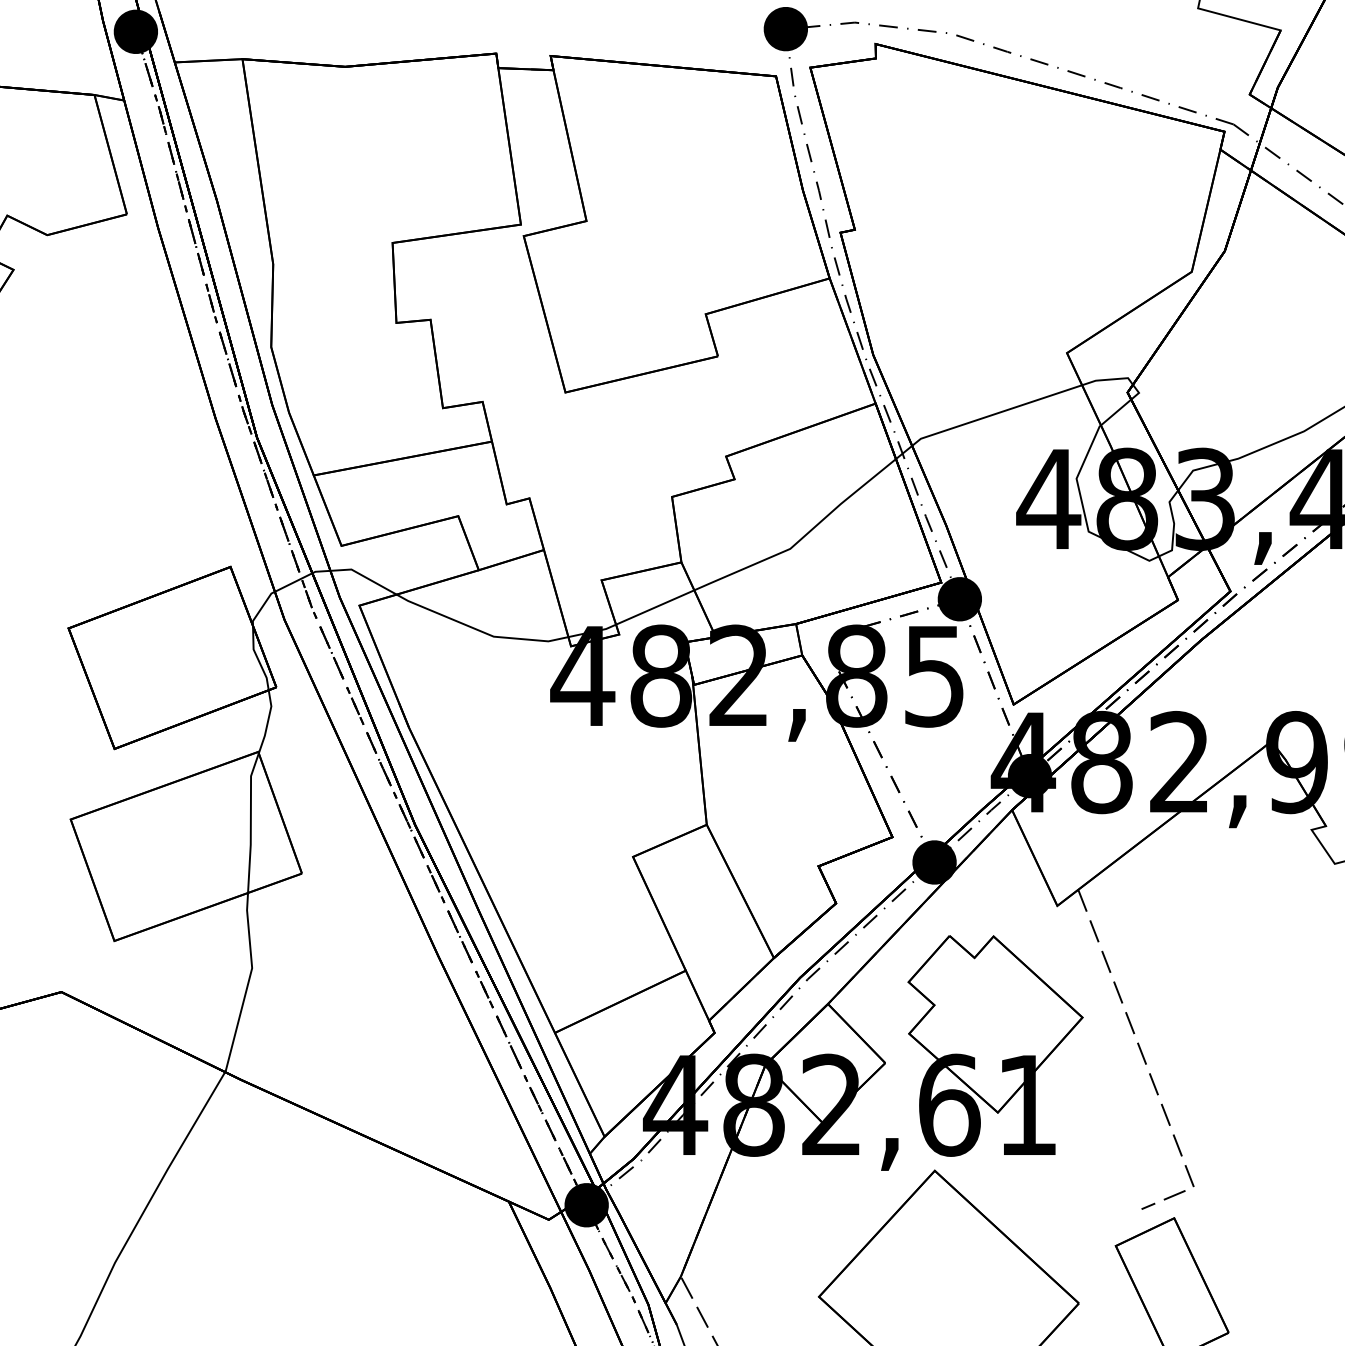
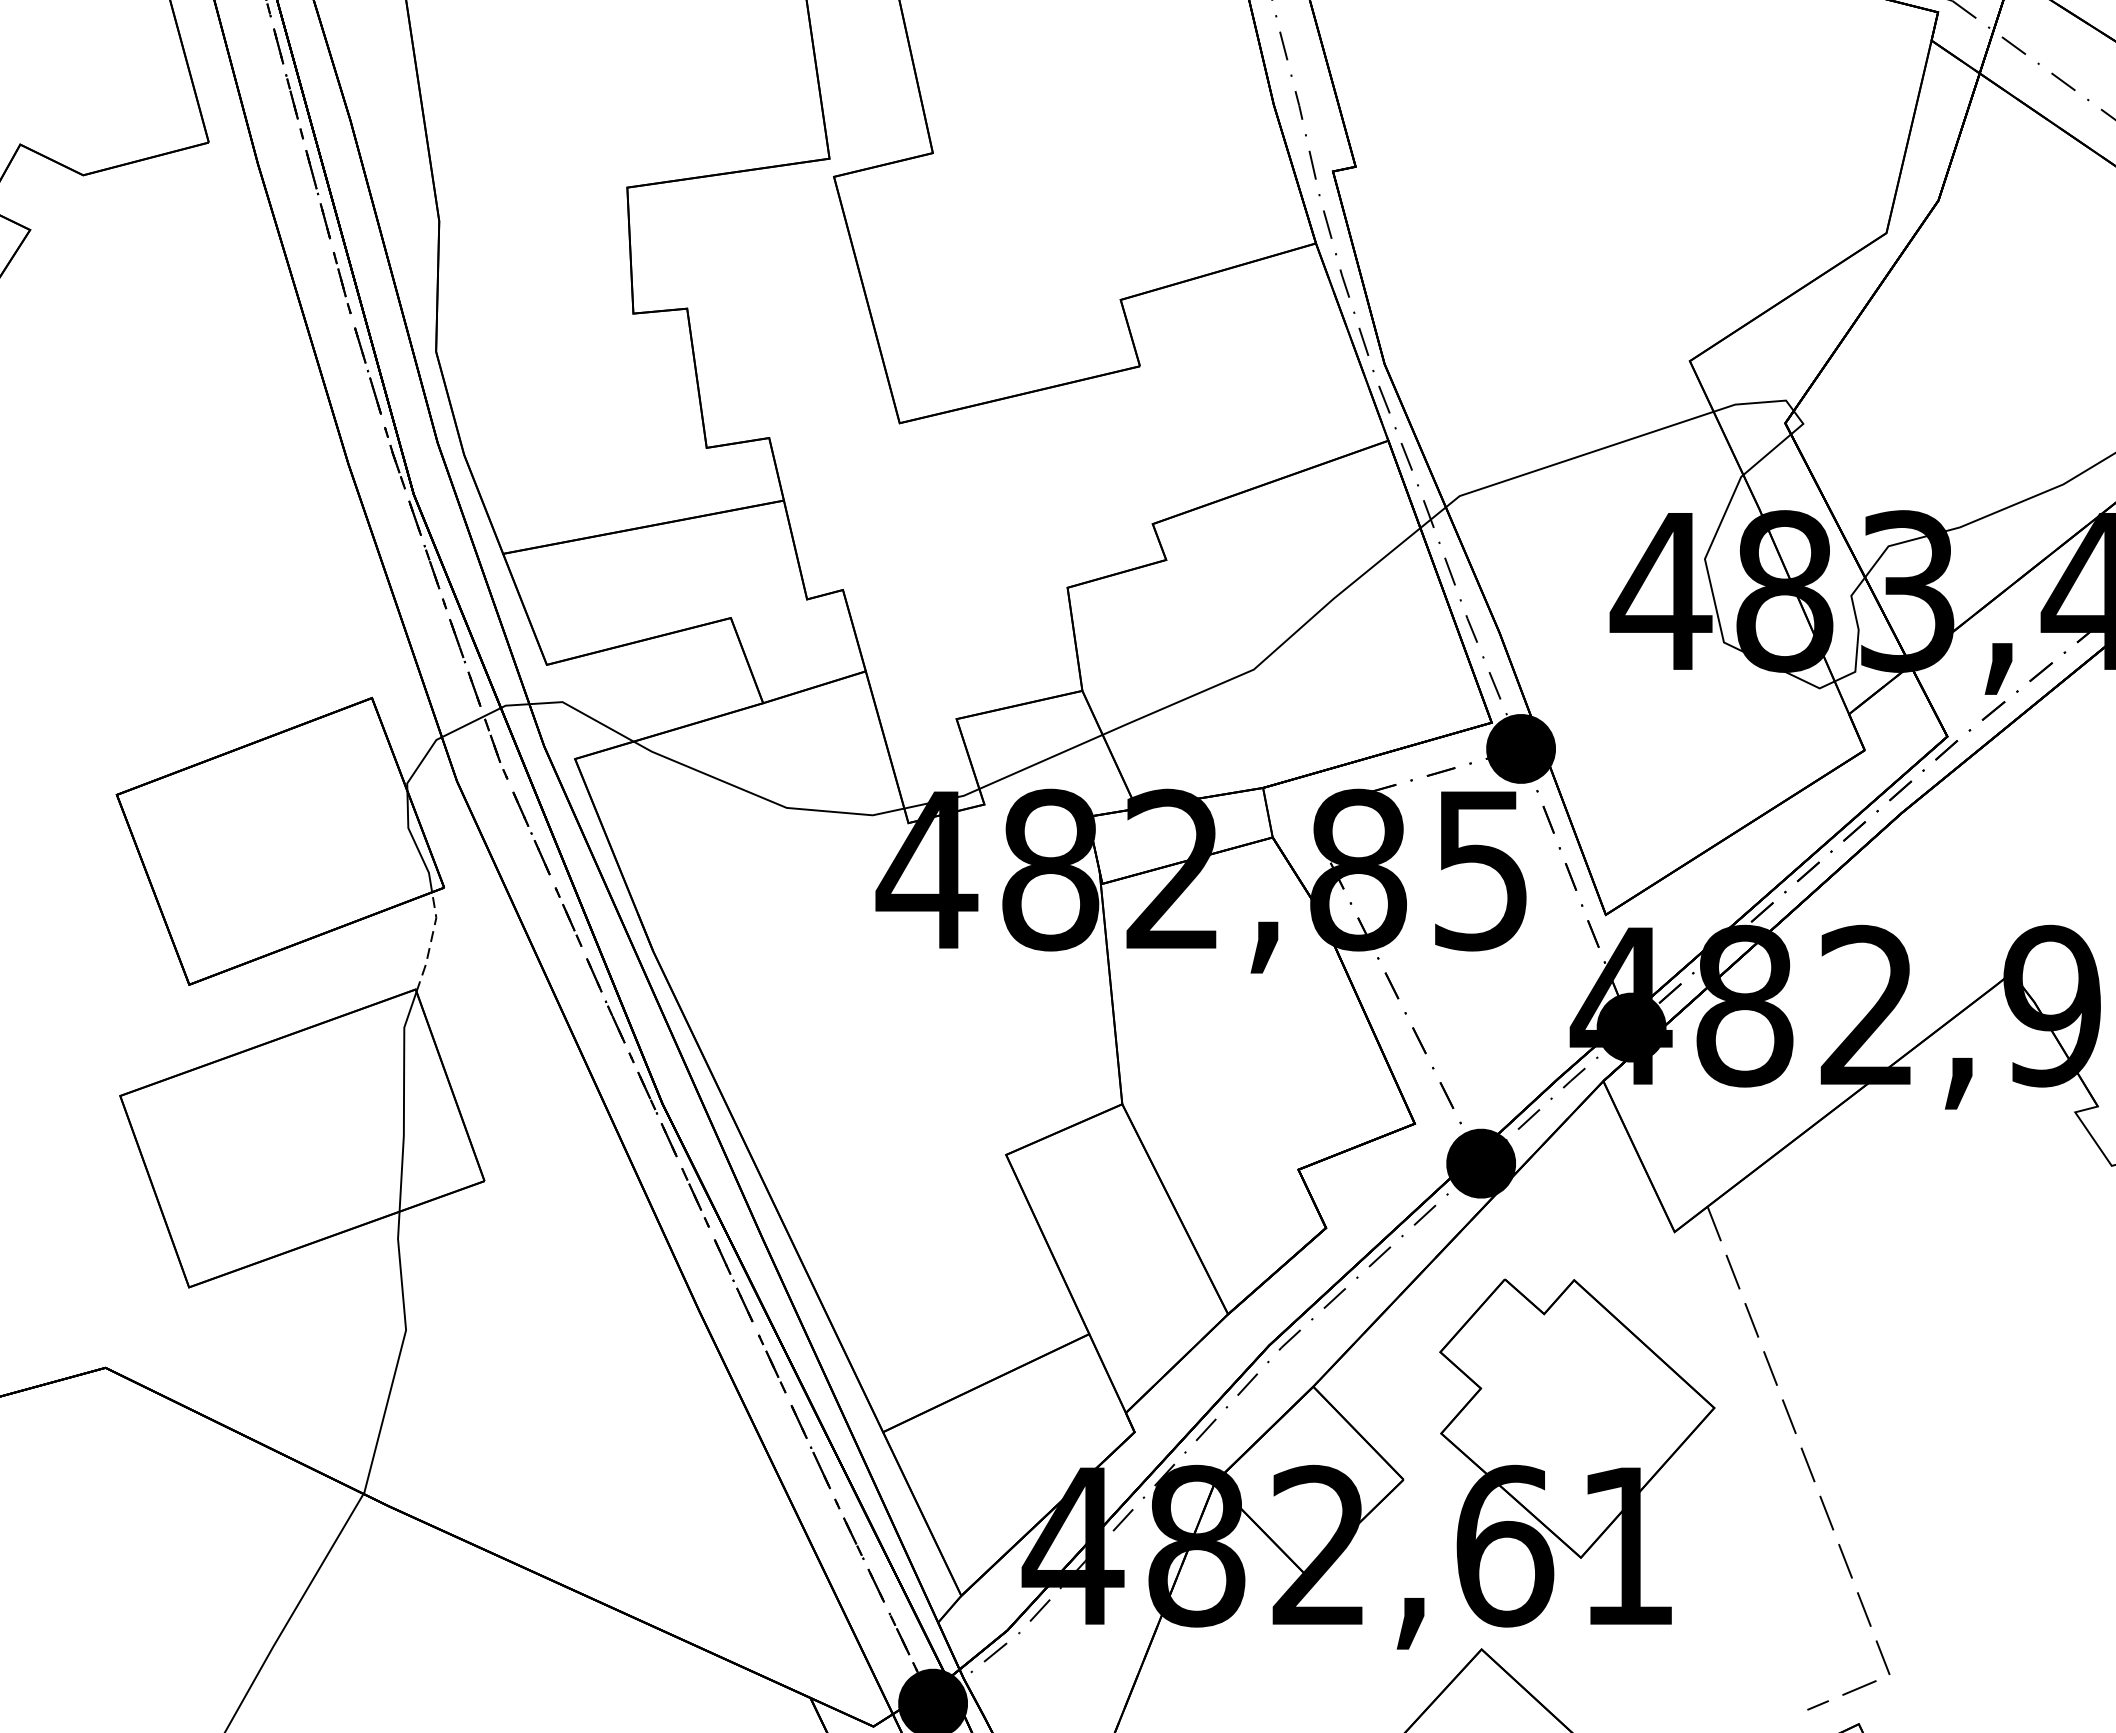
line: (268, 721) -> (431, 941), solid -> dashed

